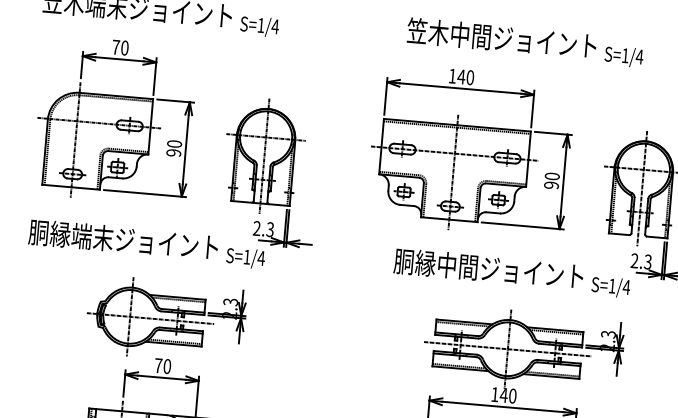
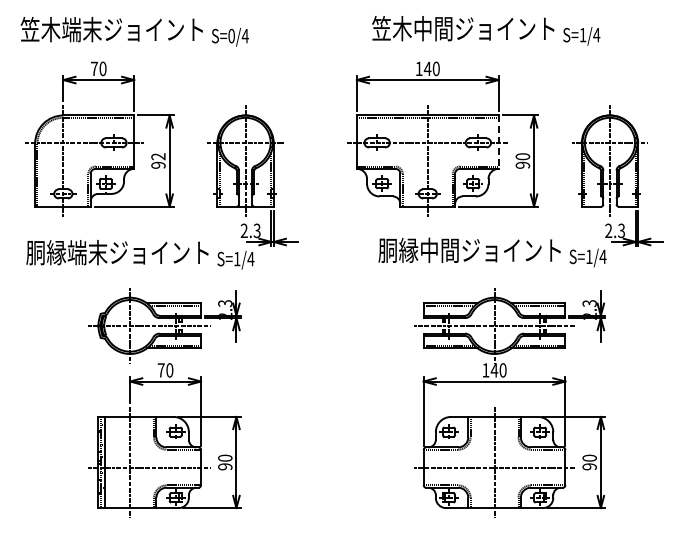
text: (261, 24) -> (231, 35), S=1/4 -> S=0/4
text: (174, 143) -> (158, 156), 90 -> 92
line: (528, 159) -> (498, 142), solid -> dashed

